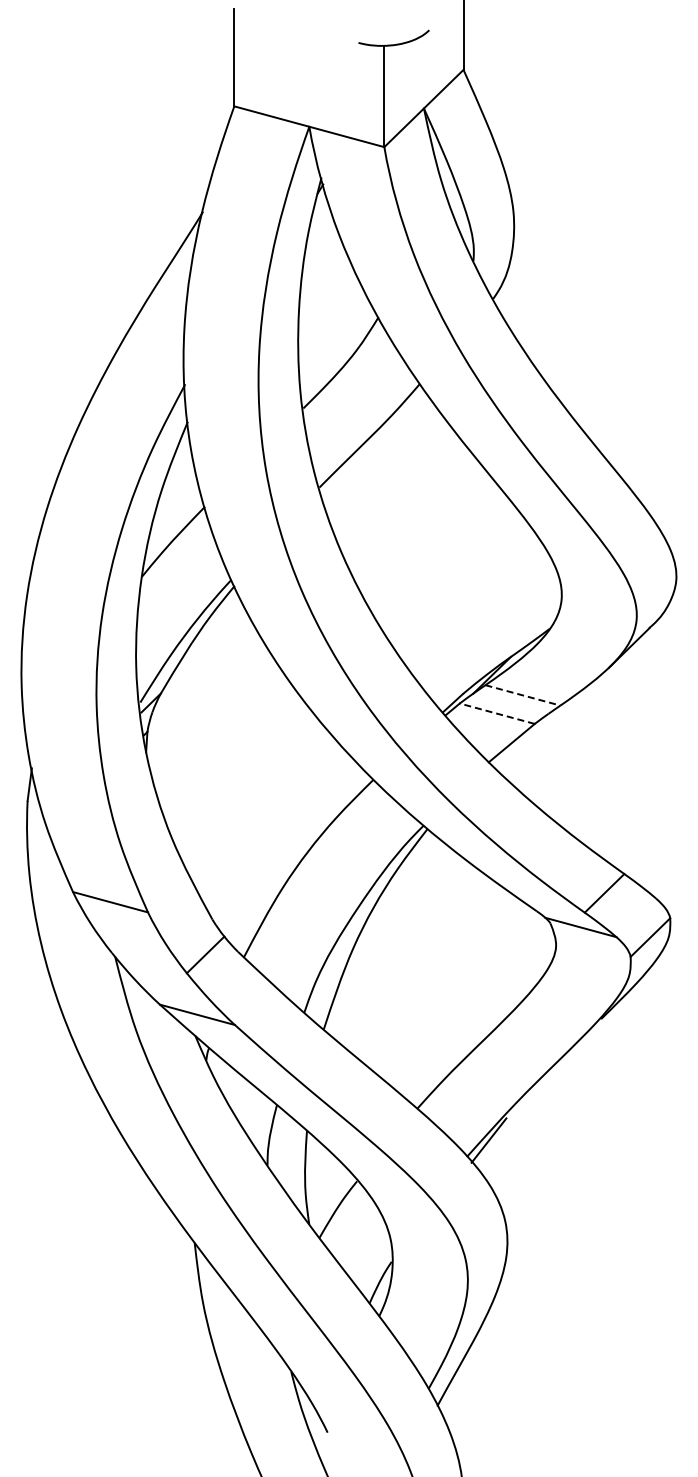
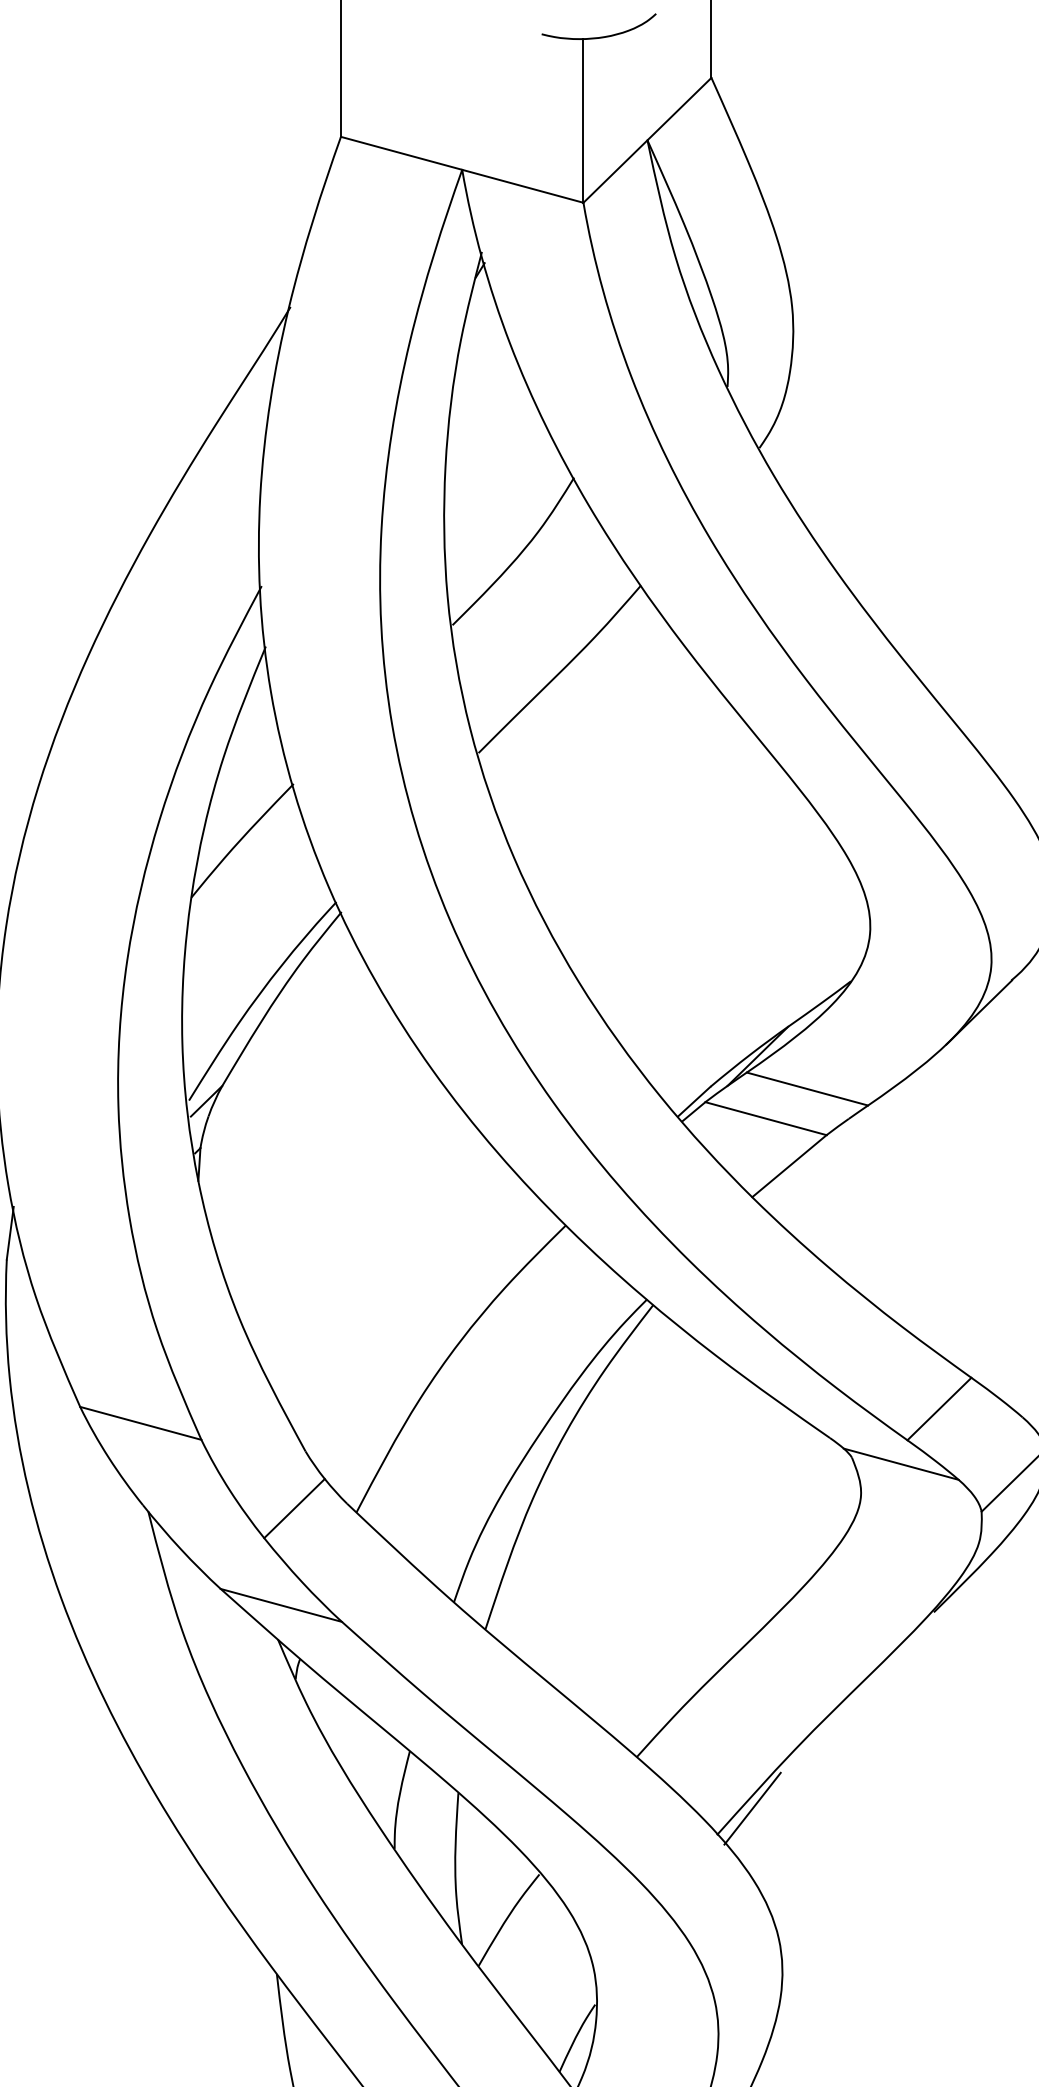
line: (522, 695) -> (806, 1089), dashed -> solid
line: (497, 713) -> (766, 1118), dashed -> solid

